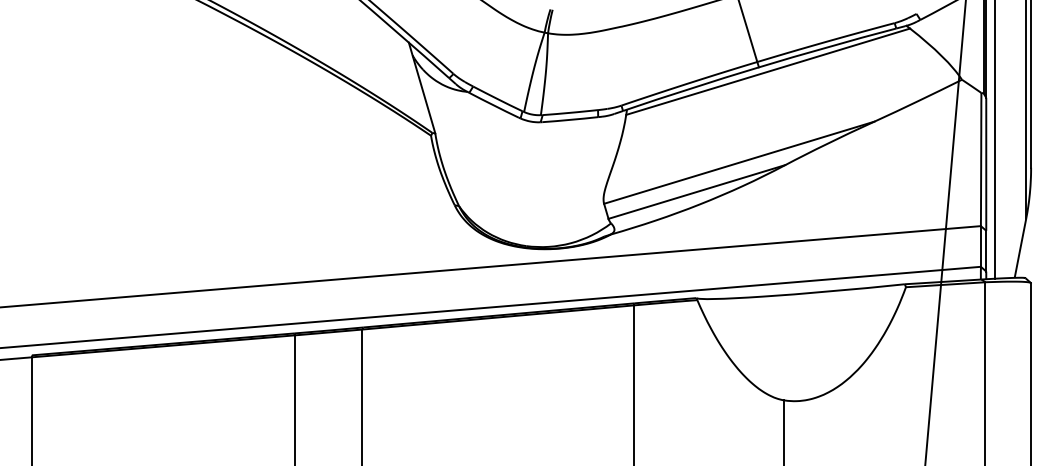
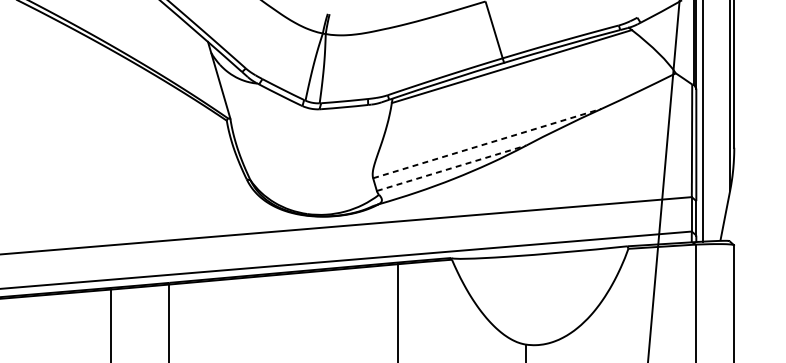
line: (739, 162) -> (487, 143), solid -> dashed
line: (697, 191) -> (452, 167), solid -> dashed

